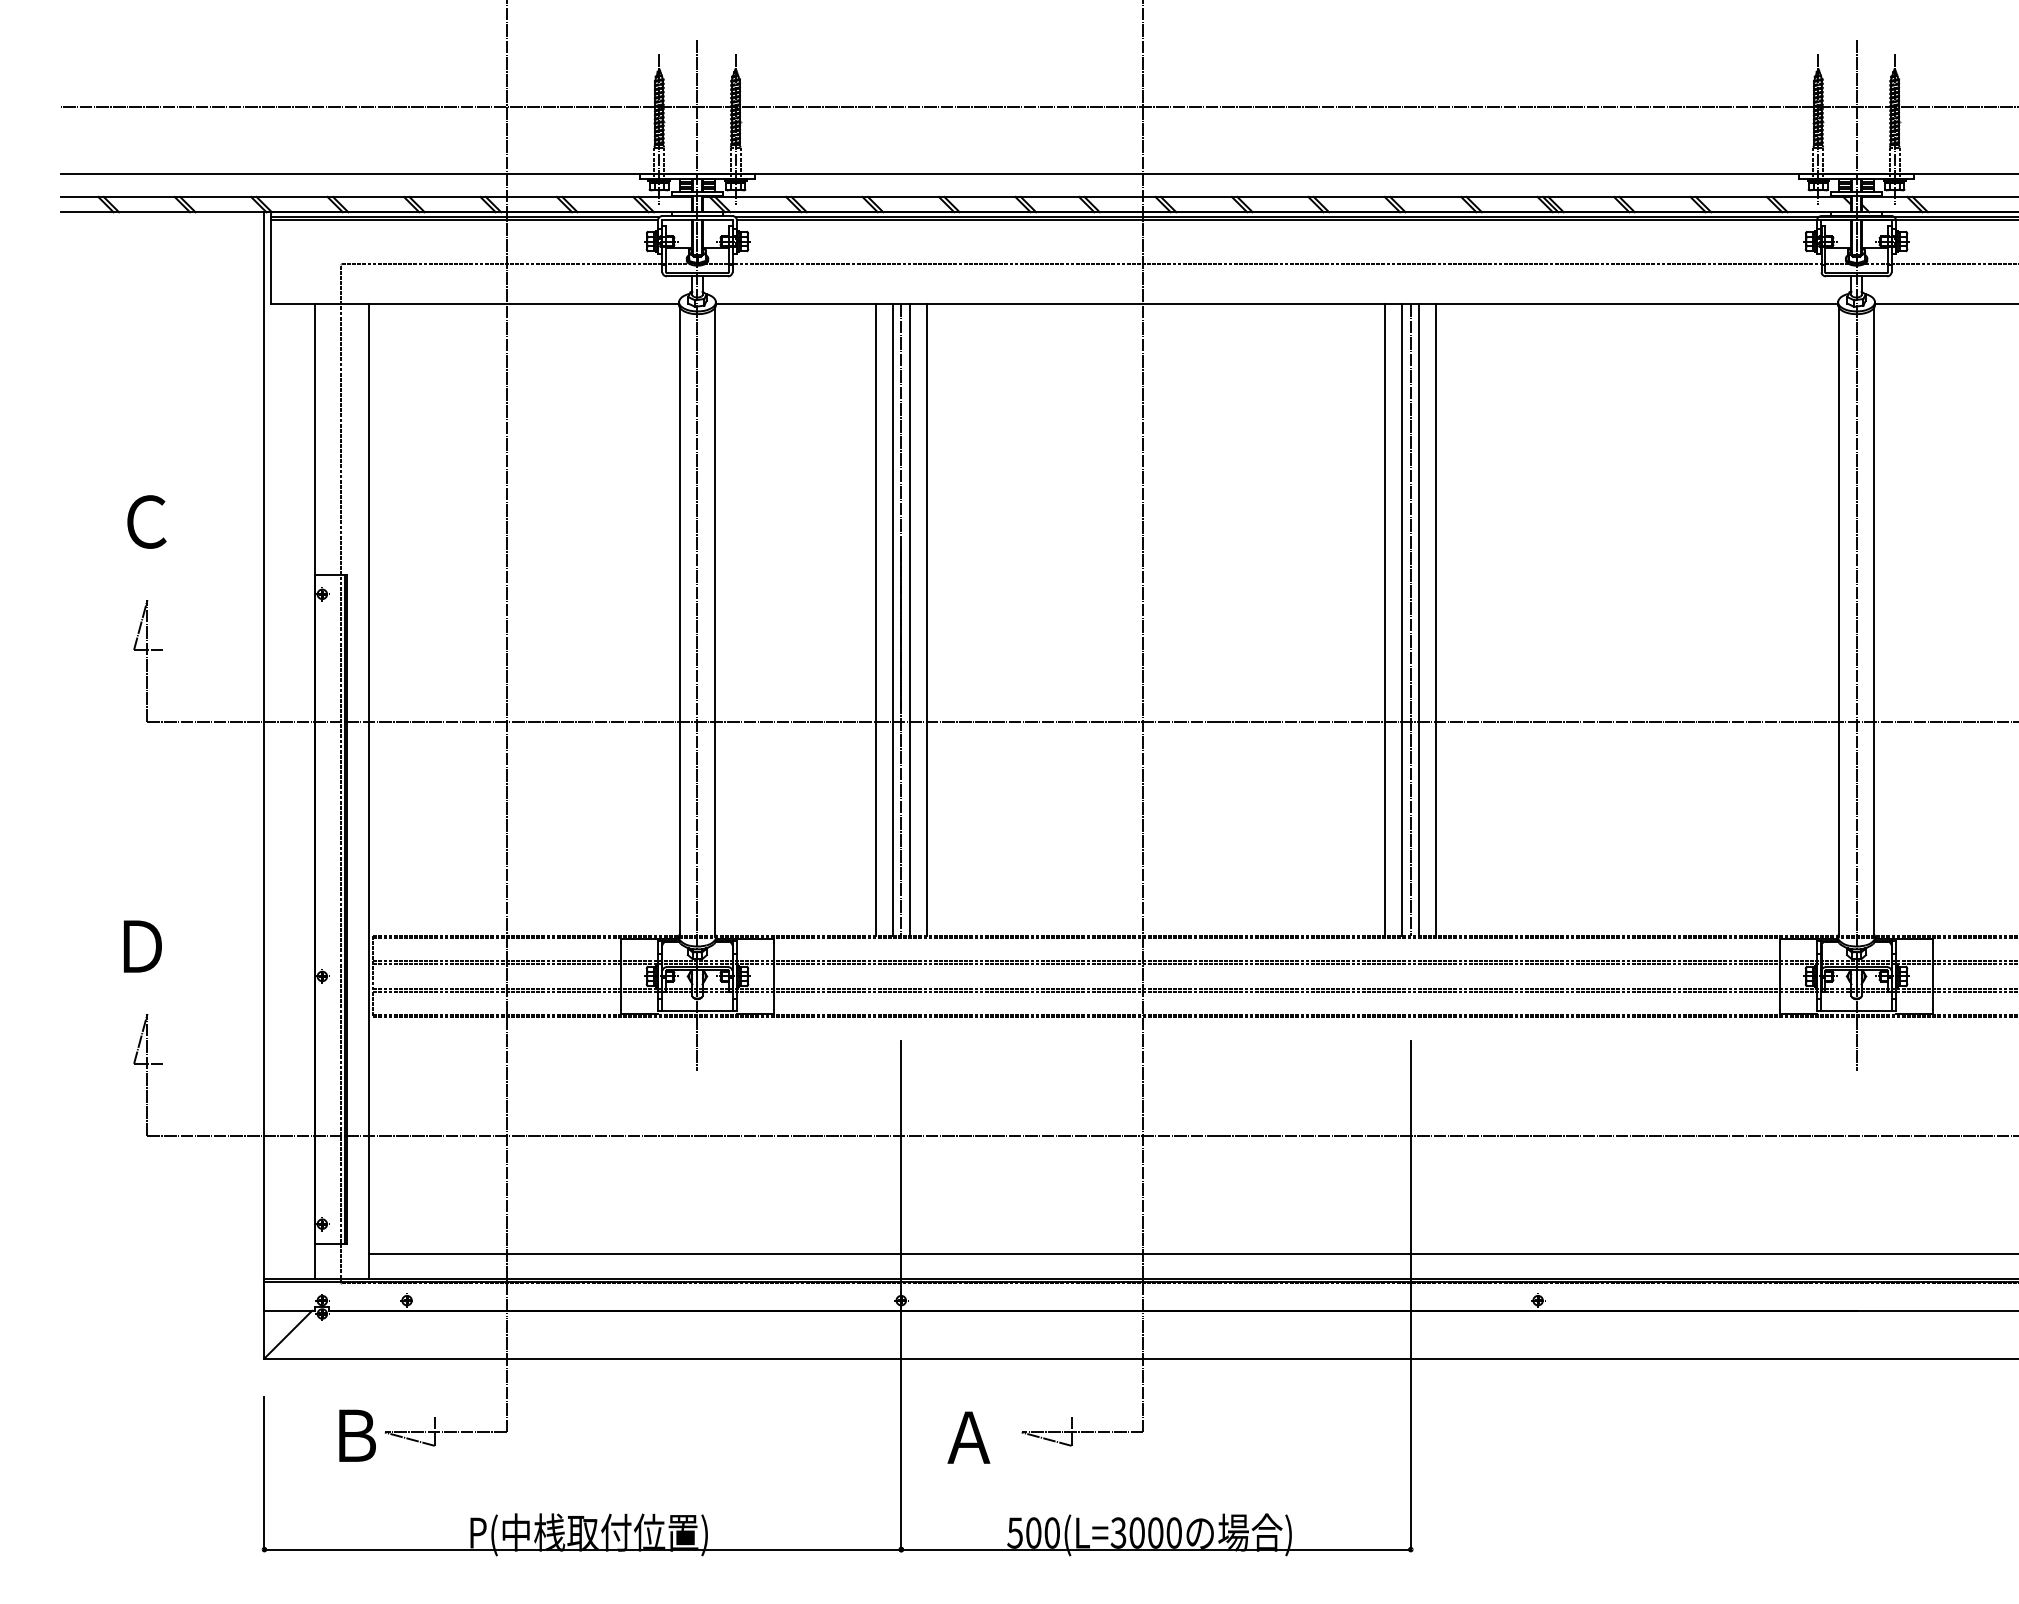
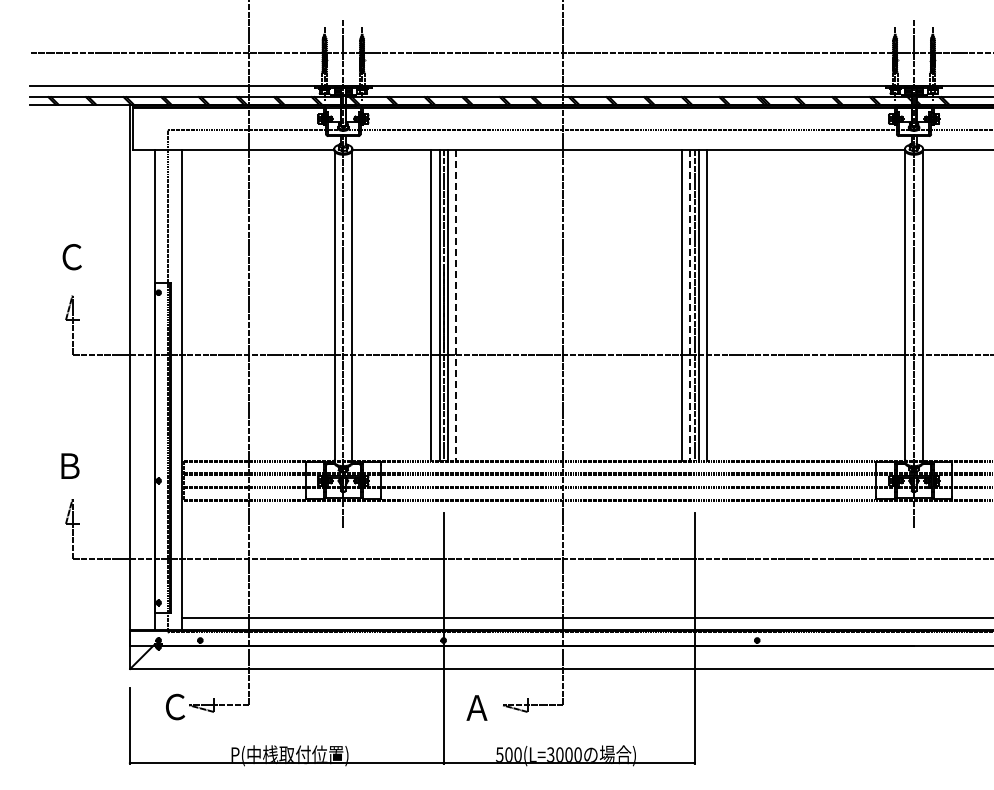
line: (927, 620) -> (456, 305), solid -> dashed
line: (1402, 620) -> (690, 305), solid -> dashed
text: (143, 945) -> (70, 465), Ｄ -> Ｂ
text: (356, 1434) -> (175, 706), Ｂ -> Ｃ

